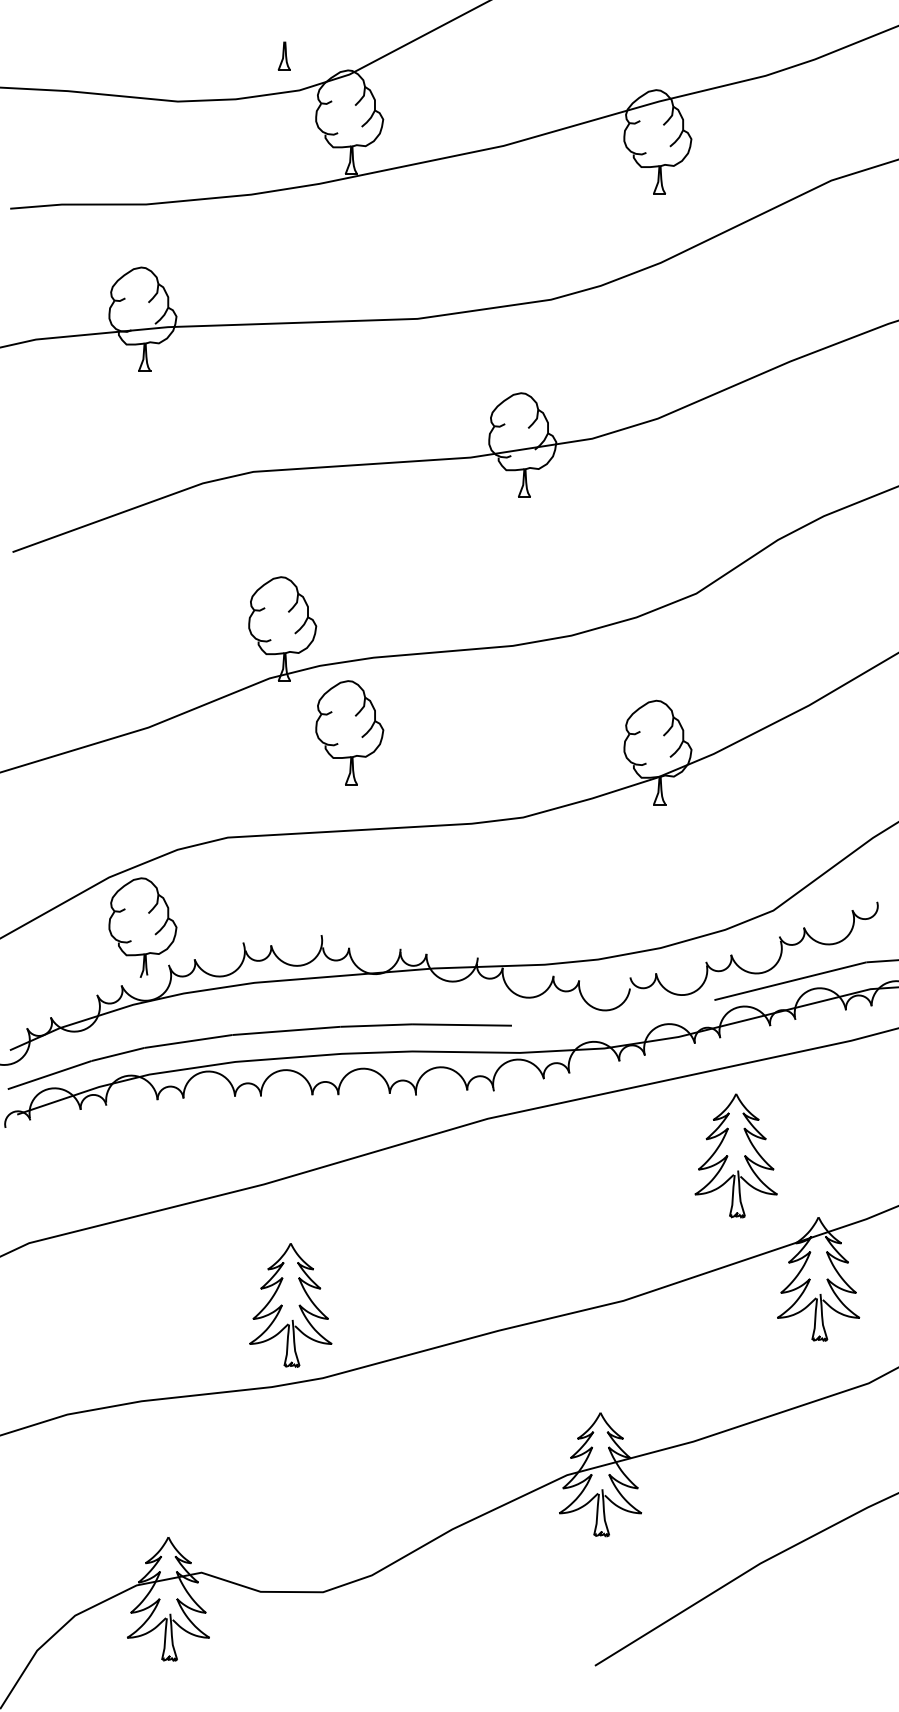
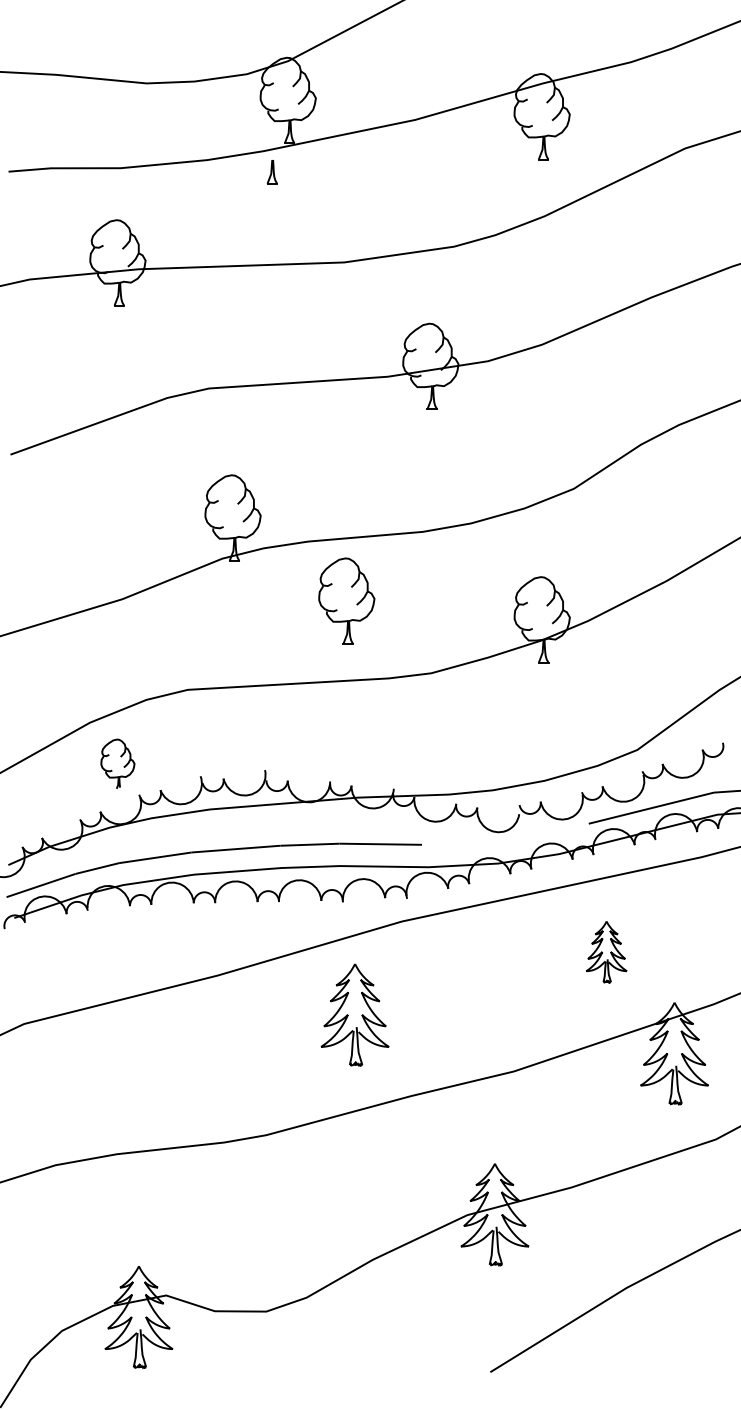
part: (283, 55) -> (271, 171), moved
part: (349, 732) -> (346, 600), moved
part: (142, 927) -> (117, 763), size x0.6
part: (735, 1155) -> (606, 951), size x0.6
part: (290, 1305) -> (354, 1015), moved

